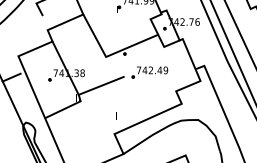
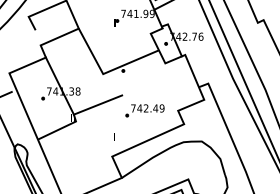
part: (149, 72) -> (144, 110), moved

